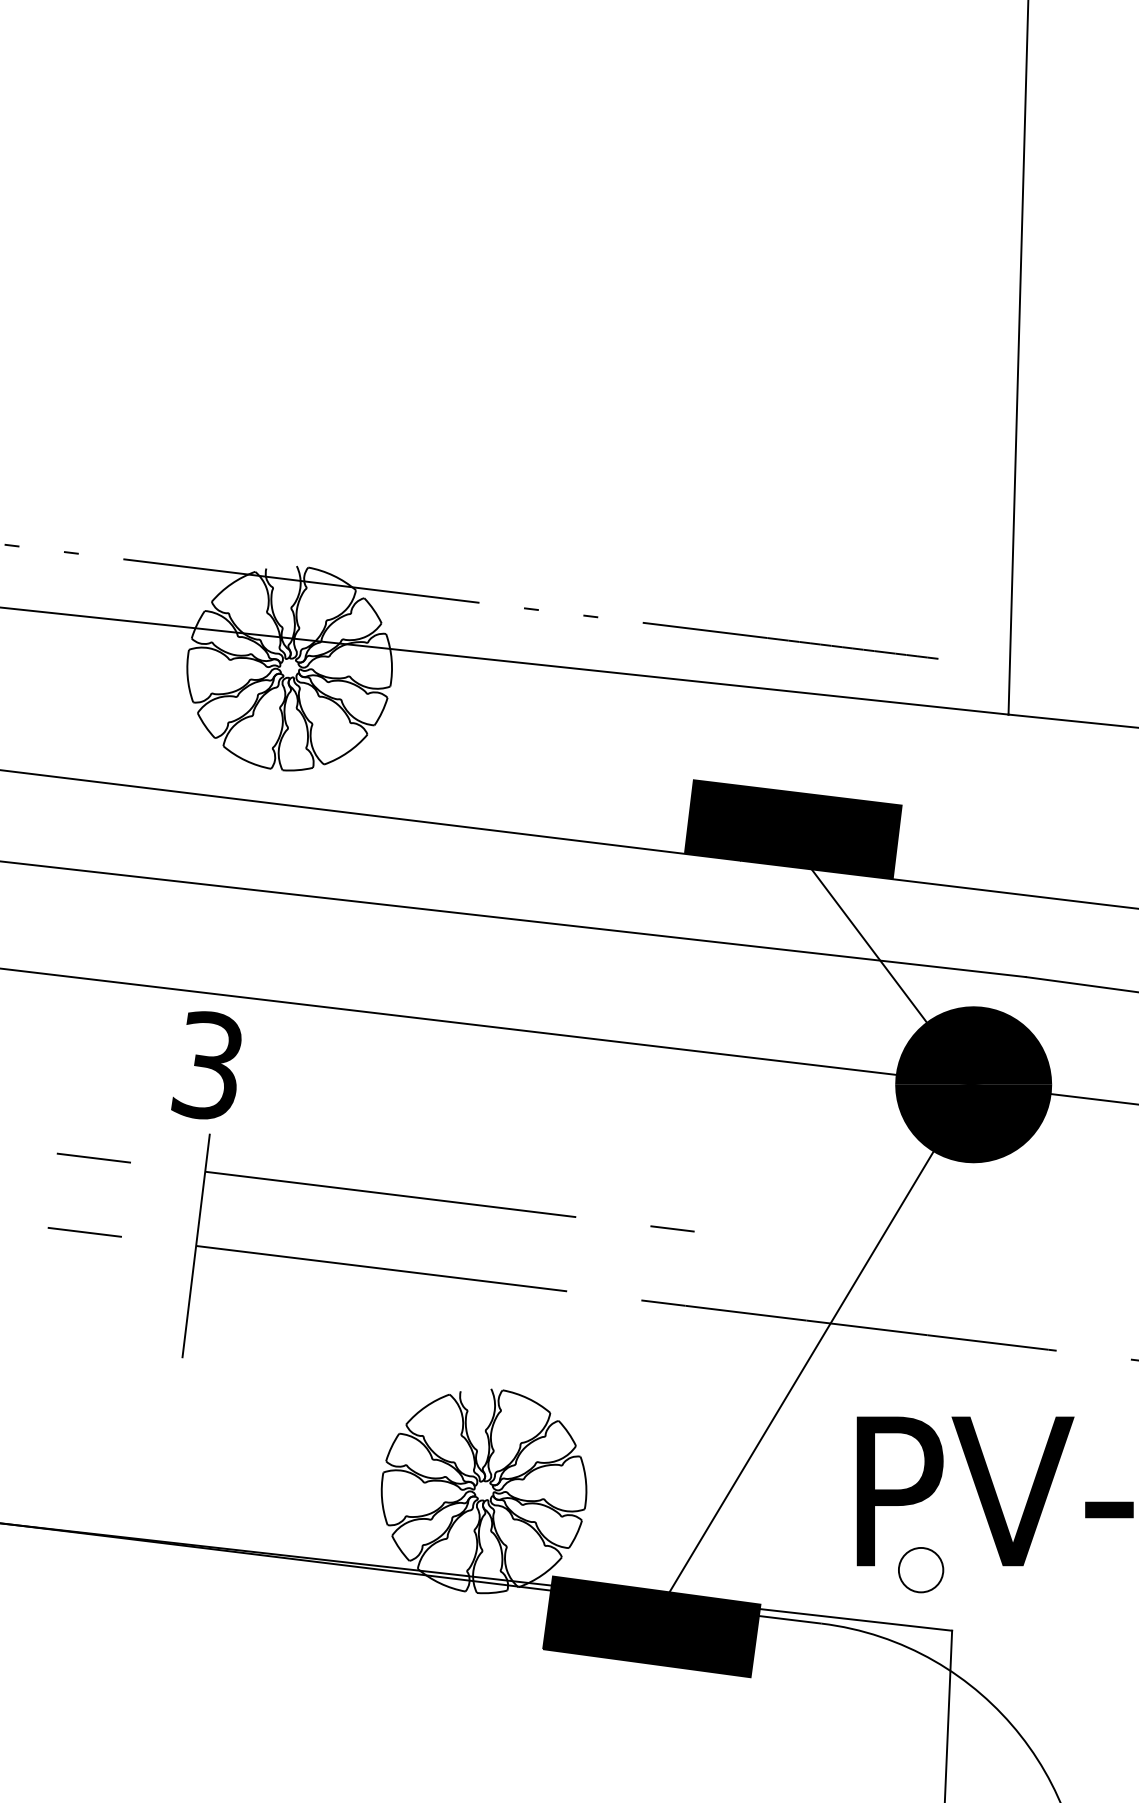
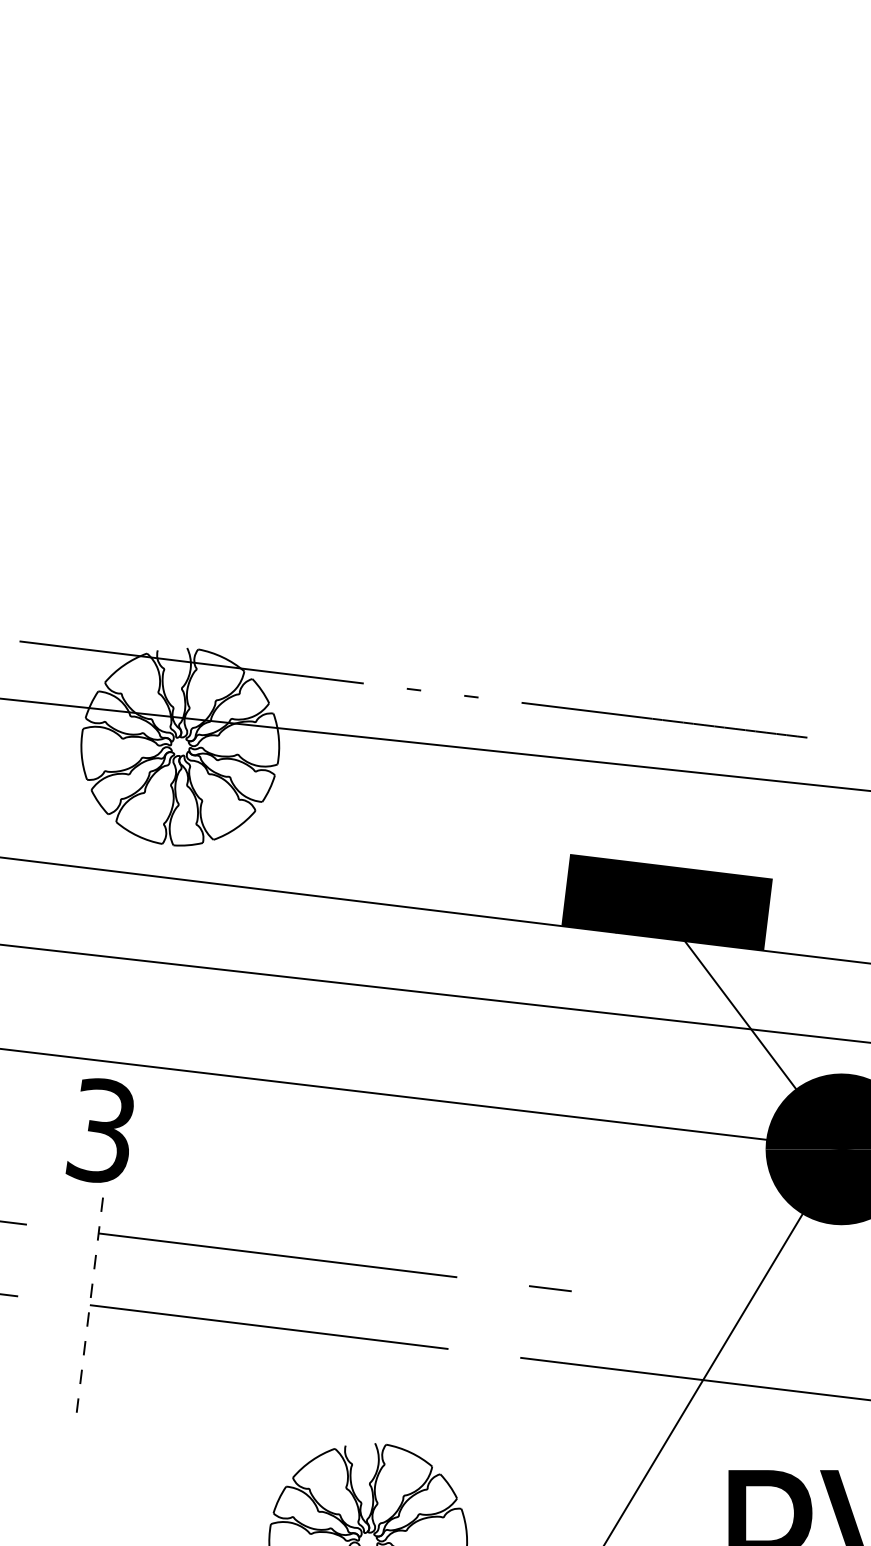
line: (196, 1245) -> (90, 1304), solid -> dashed

